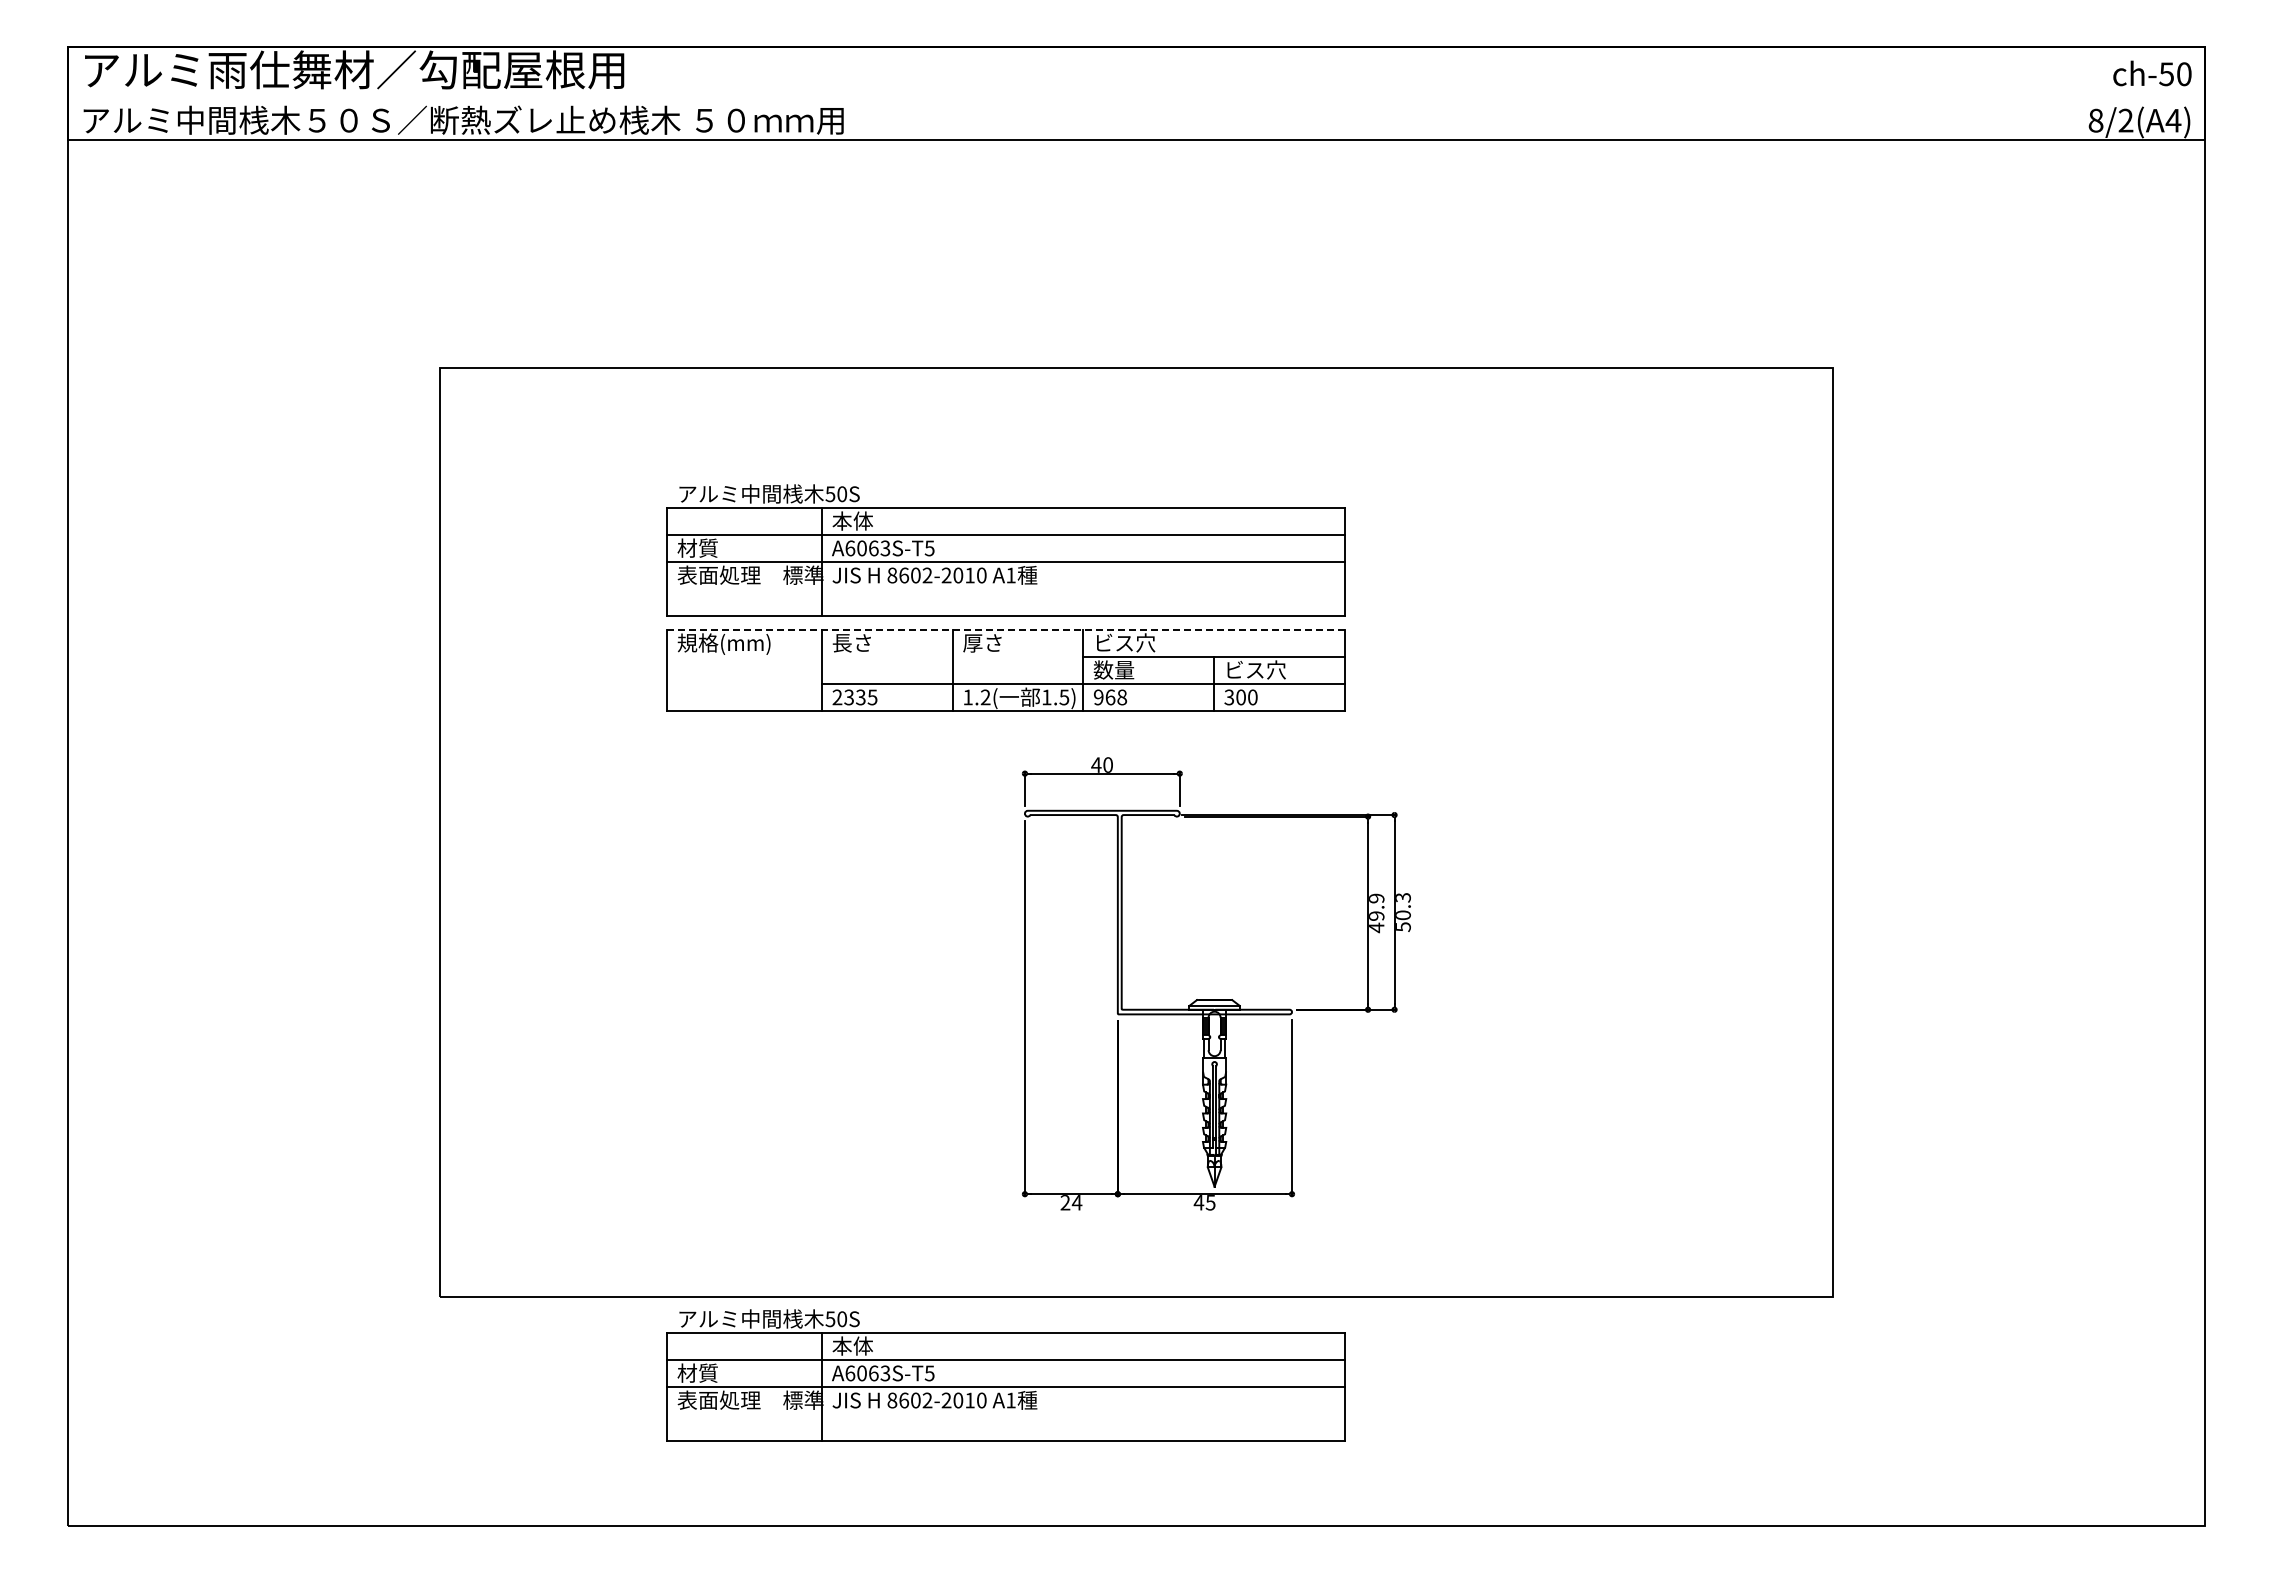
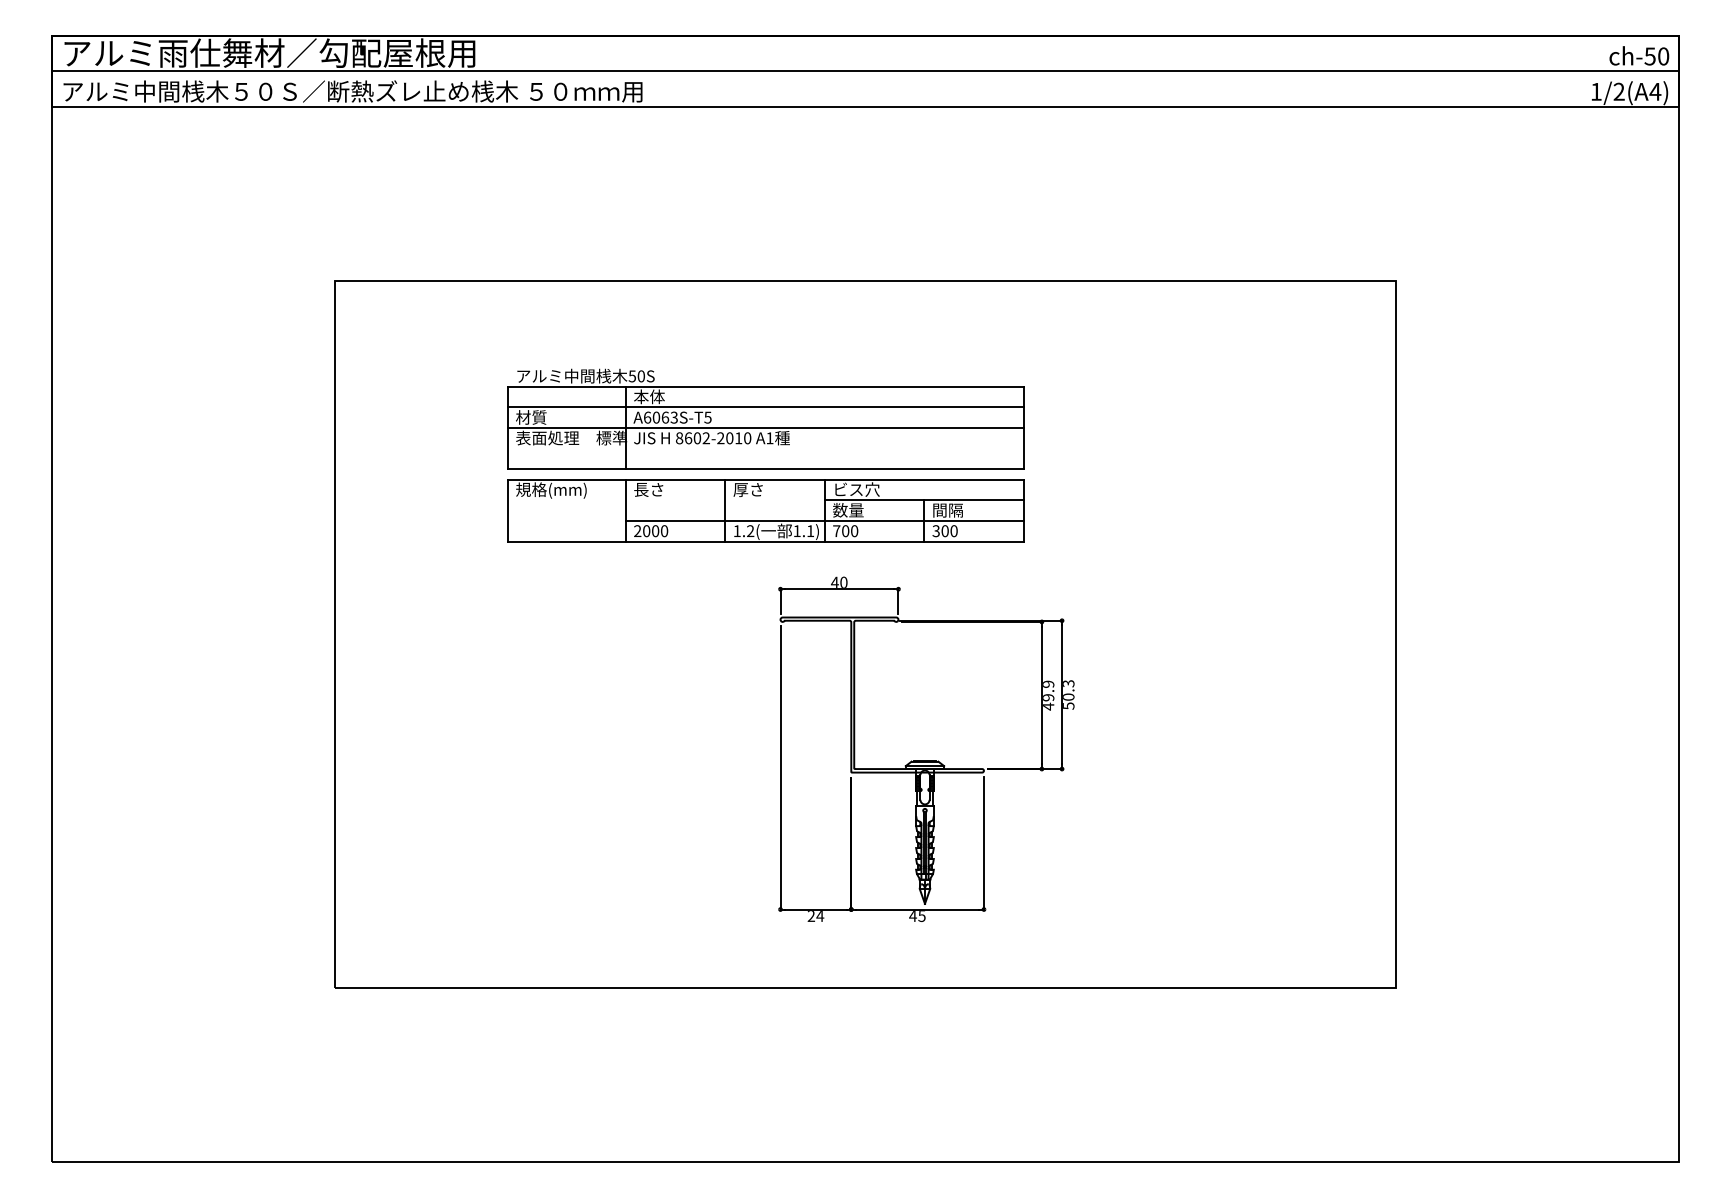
line: (1136, 93) -> (865, 71), added
text: (2095, 120) -> (1595, 91), 8/2(A4) -> 1/2(A4)
line: (1005, 629) -> (765, 479), dashed -> solid
text: (1255, 669) -> (956, 509), ビス穴 -> 間隔
text: (860, 697) -> (655, 531), 2335 -> 2000
text: (1064, 697) -> (810, 531), 1.5) -> 1.1)
text: (1110, 697) -> (845, 531), 968 -> 700
part: (1005, 1375) -> (765, 1047), removed

